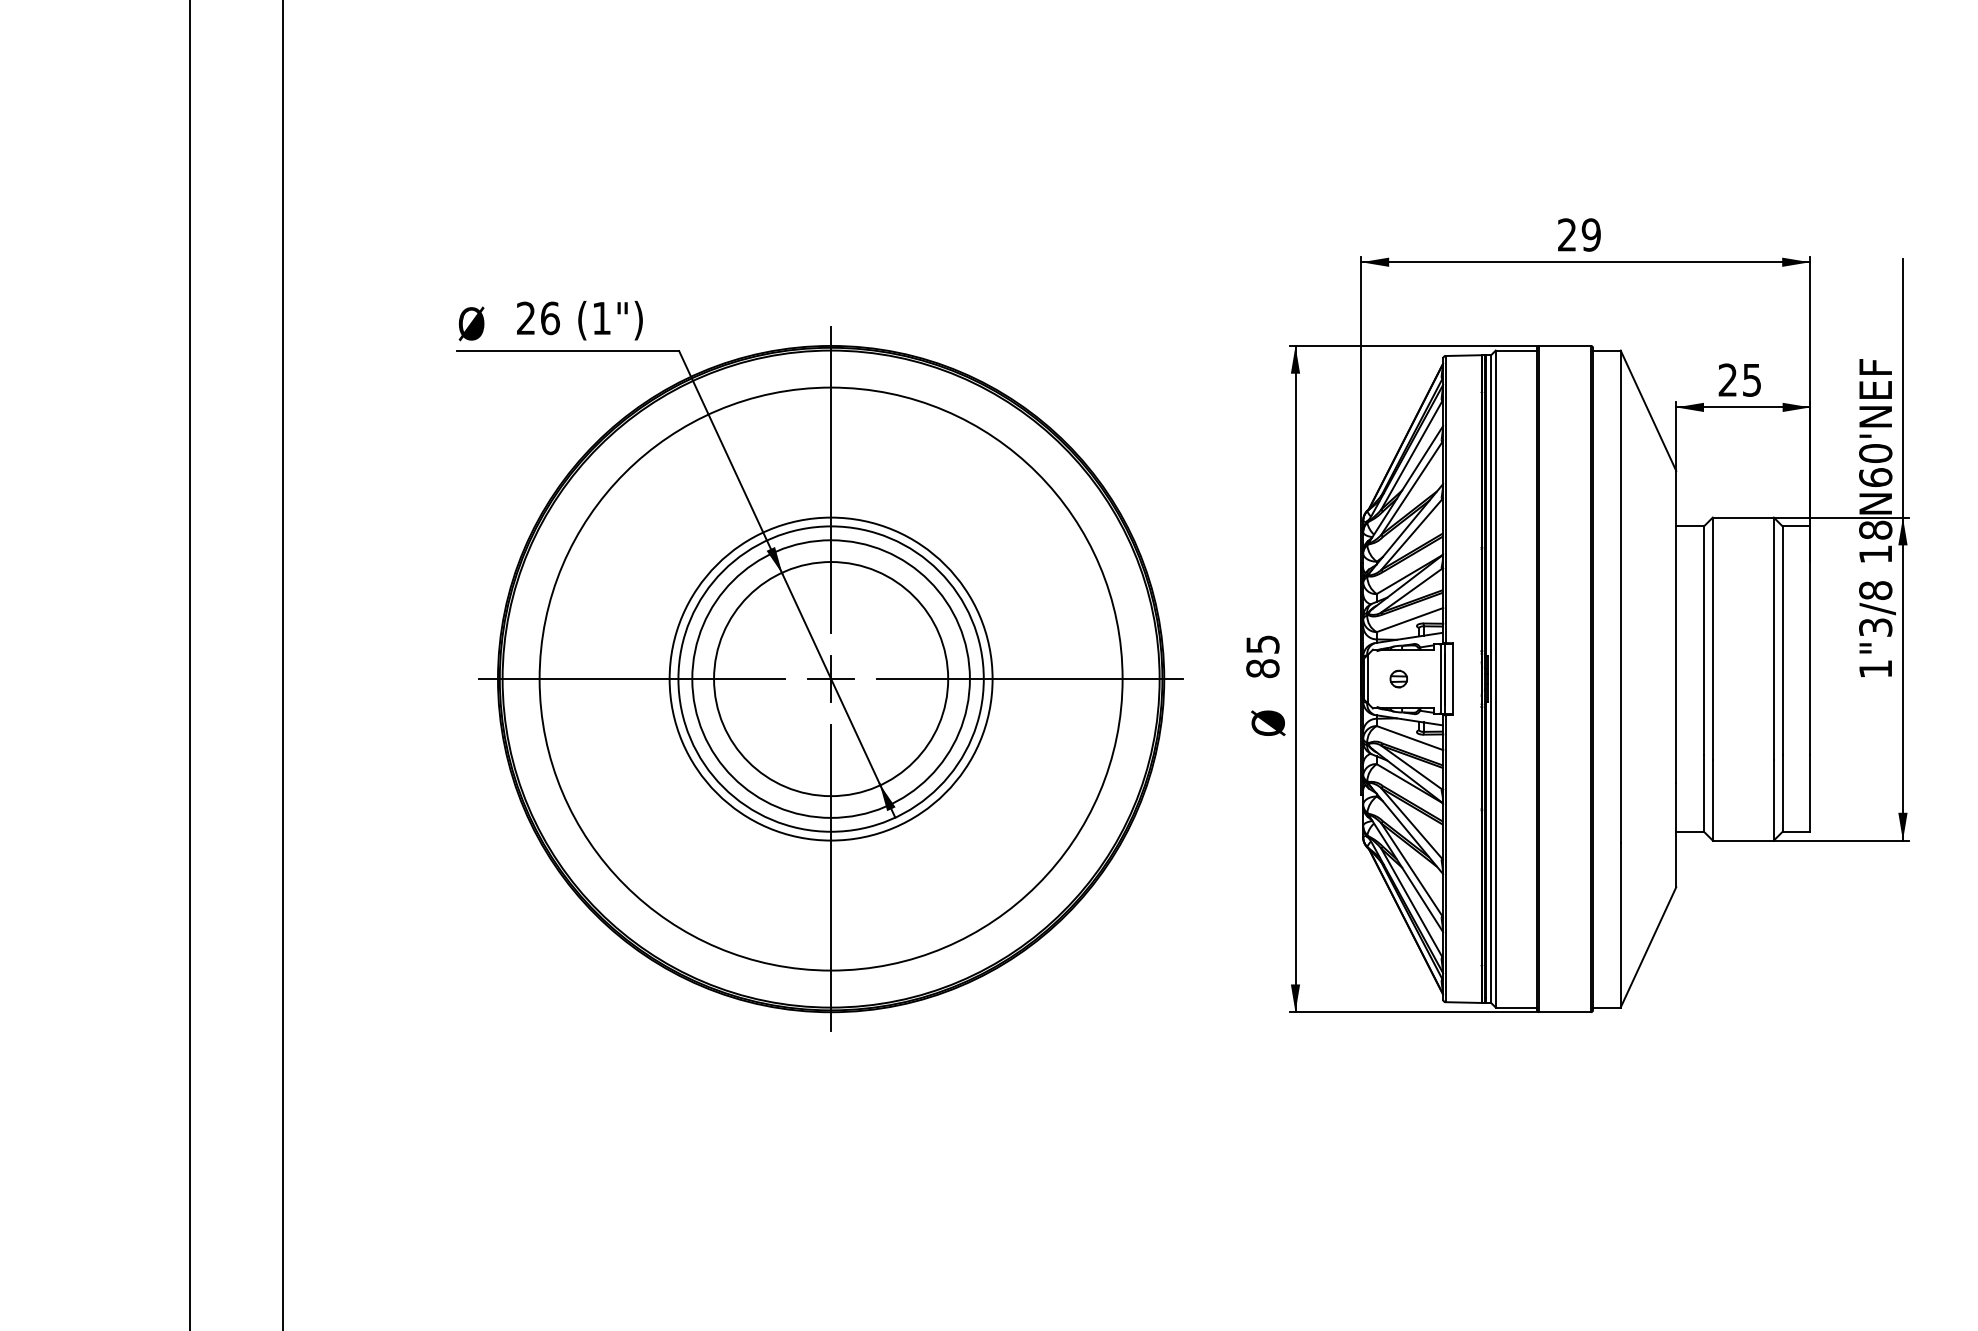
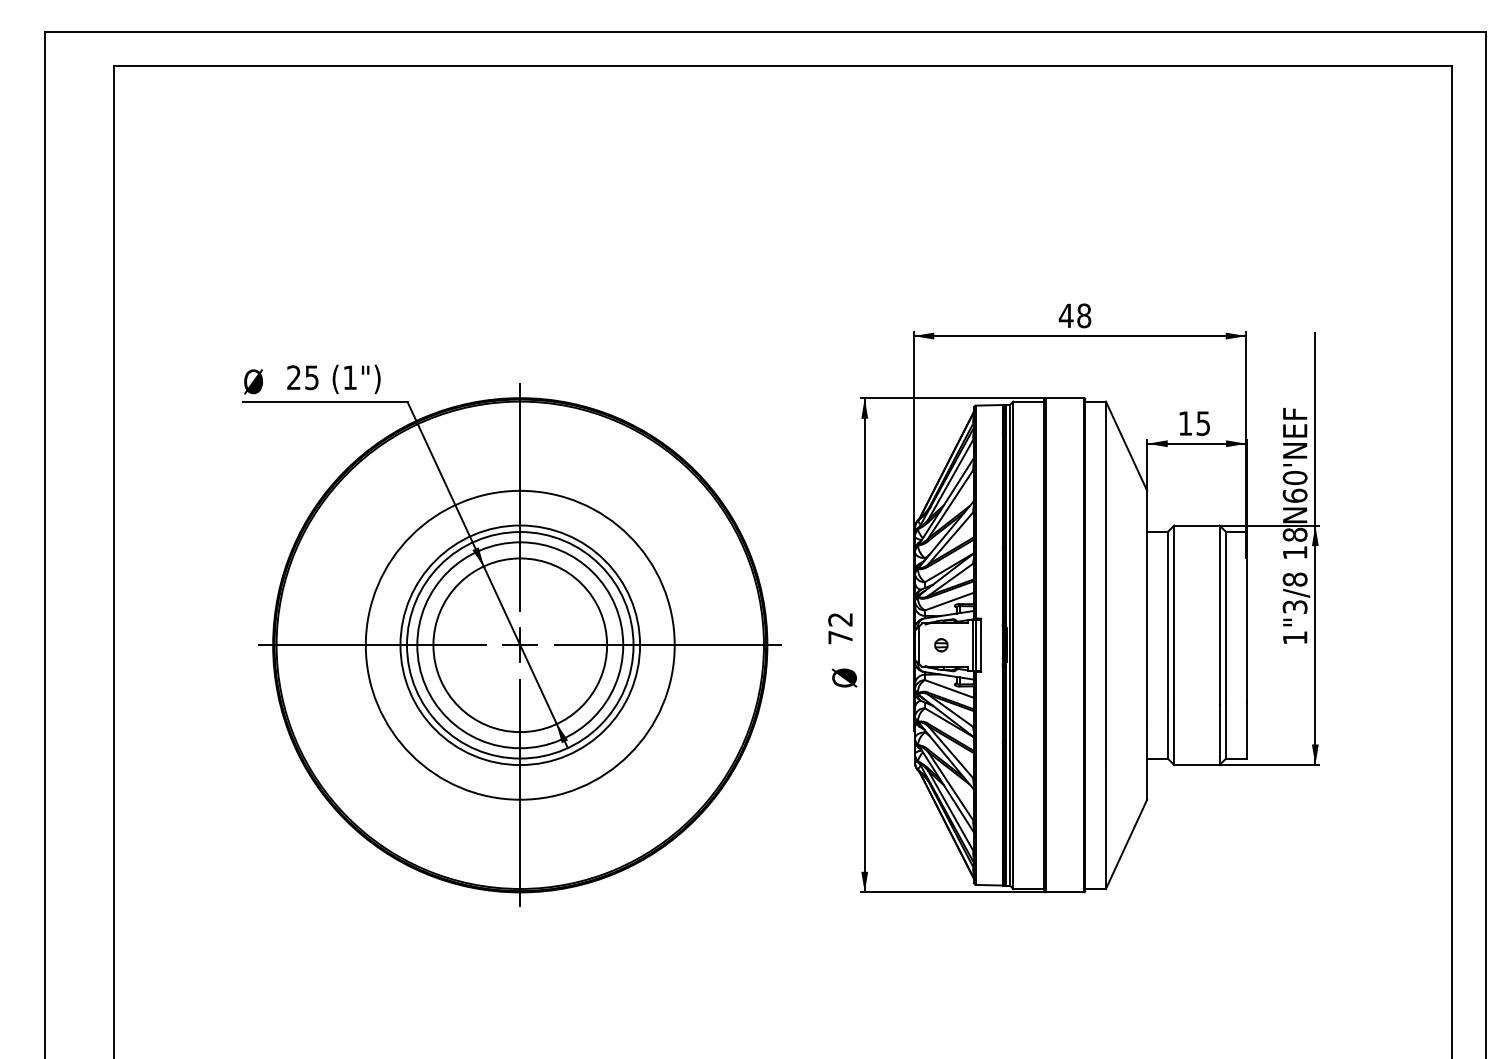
text: (1578, 234) -> (1074, 315), 29 -> 48
text: (551, 318) -> (312, 377), 26 -> 25
text: (1726, 380) -> (1184, 423), 25 -> 15
text: (1262, 656) -> (840, 628), 85 -> 72
circle: (830, 678) -> (519, 644), size x0.71

